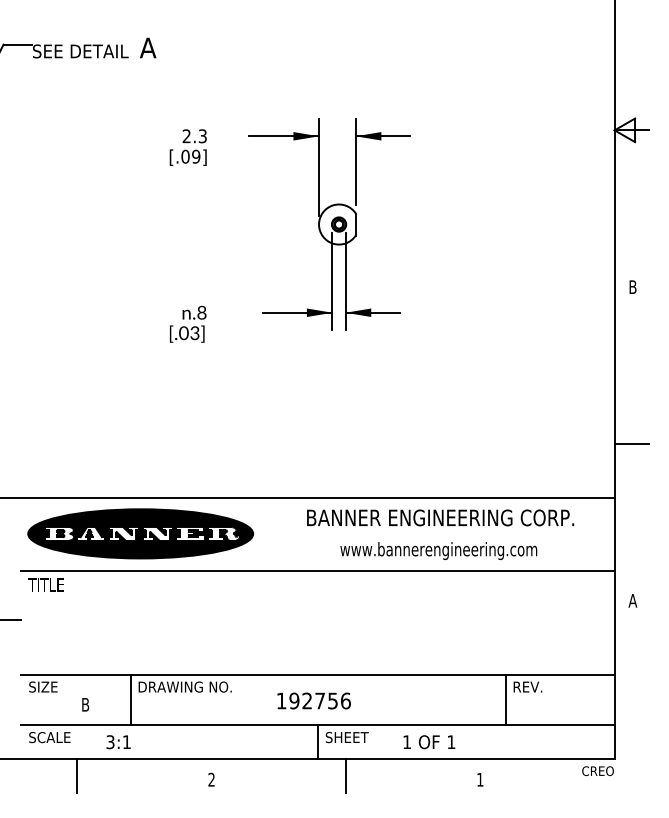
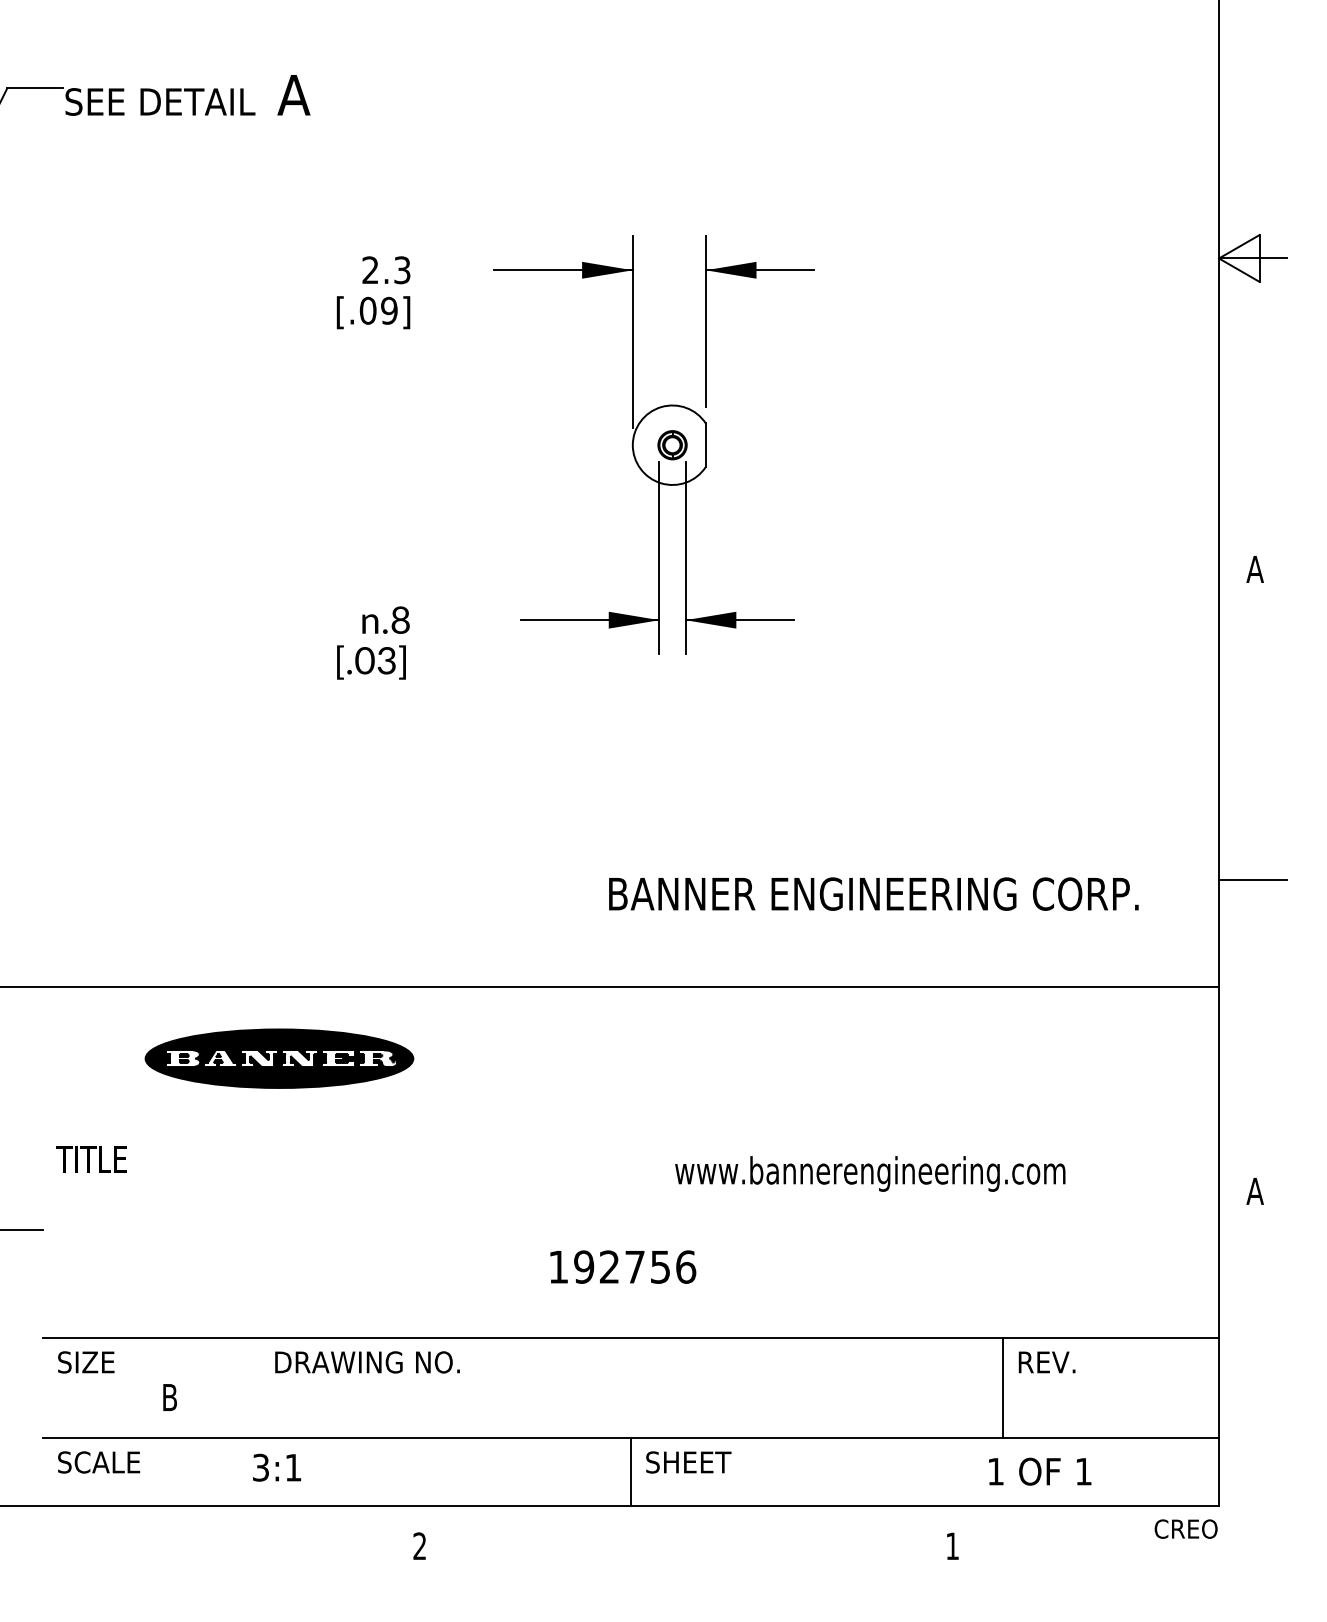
text: (632, 286) -> (1254, 568), B -> A
text: (440, 517) -> (873, 893), moved
part: (140, 533) -> (278, 1057), size x0.6
text: (438, 550) -> (869, 1172), moved
line: (317, 571) -> (629, 1133), removed
line: (130, 699) -> (258, 1387), removed
text: (313, 700) -> (621, 1266), moved
text: (118, 742) -> (276, 1468), moved
text: (429, 742) -> (1040, 1472), moved
line: (77, 776) -> (153, 1539), removed
line: (346, 776) -> (687, 1539), removed

